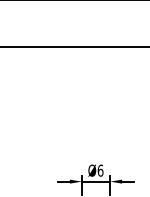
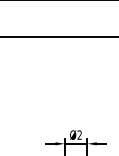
text: (100, 169) -> (79, 134), Ø6 -> Ø2

